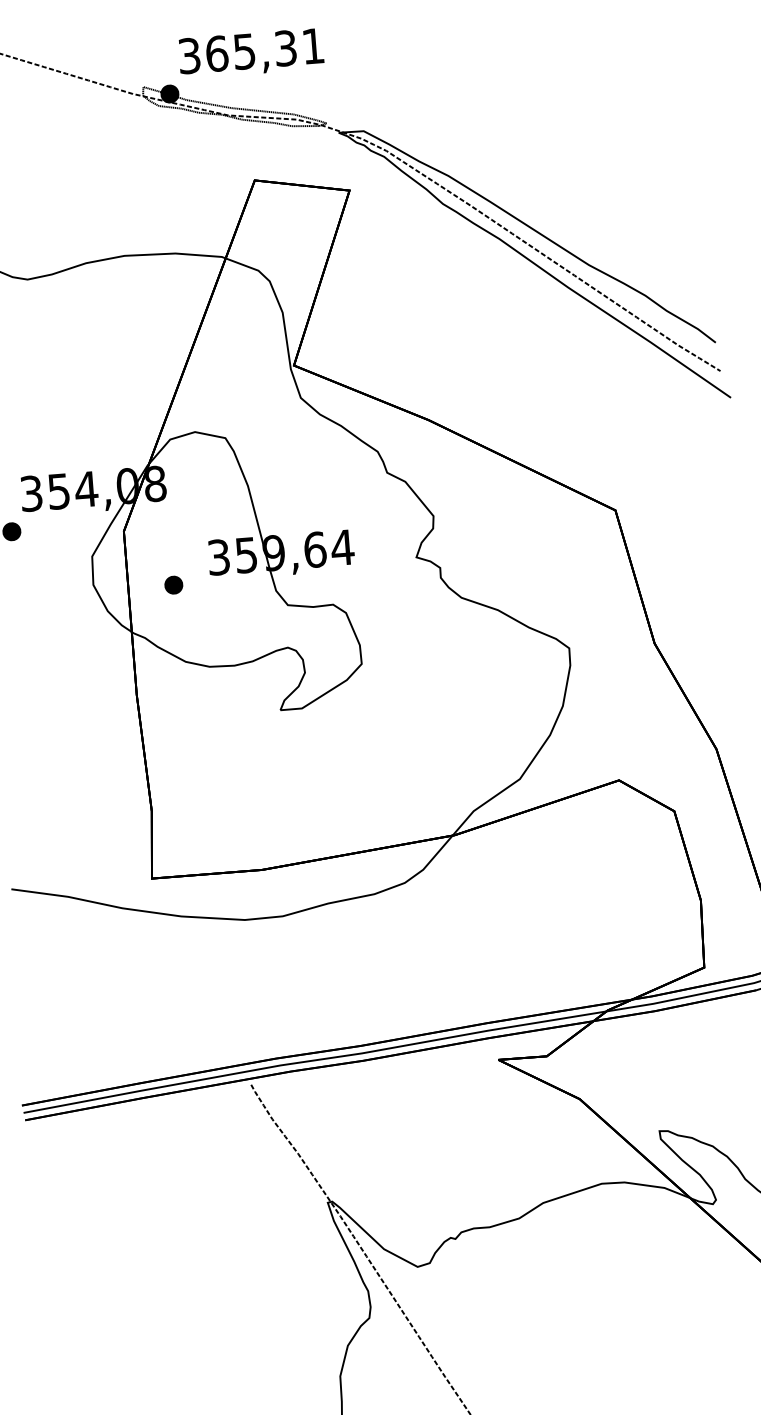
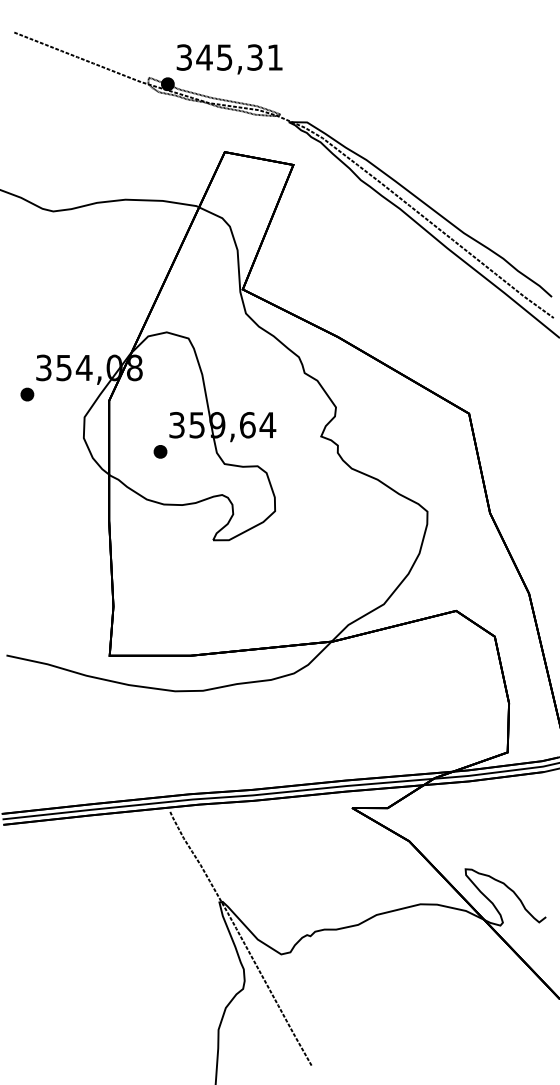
text: (216, 53) -> (204, 57), 365,31 -> 345,31
part: (173, 584) -> (160, 451), moved

